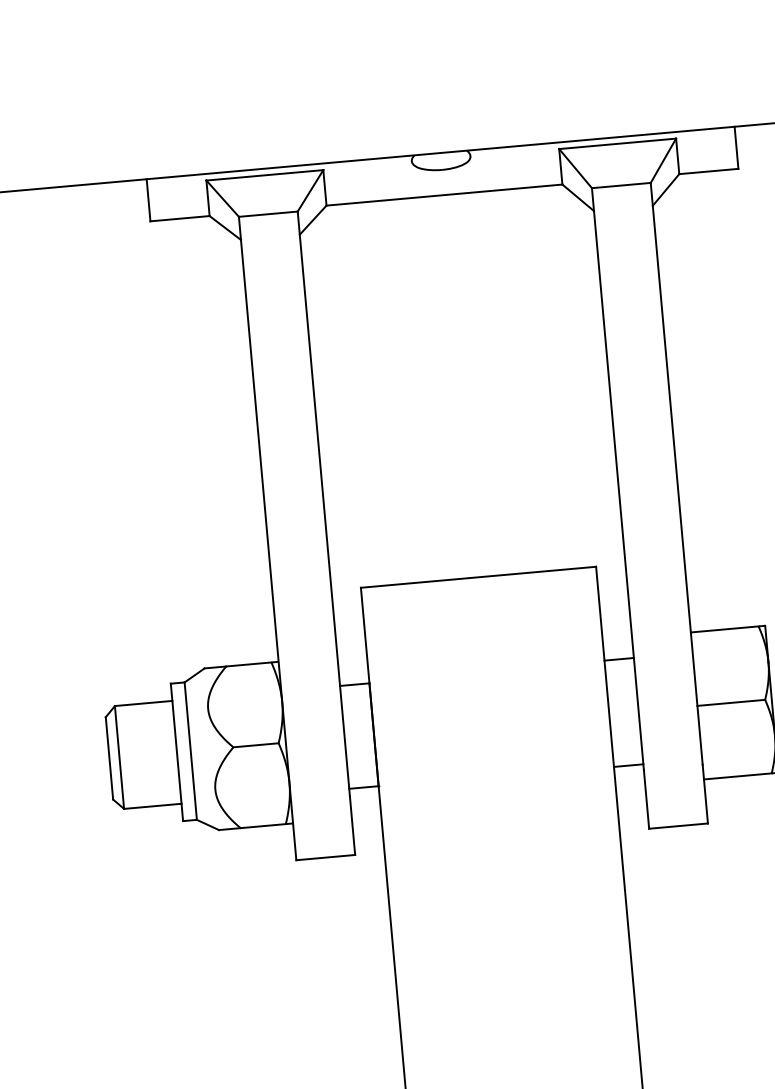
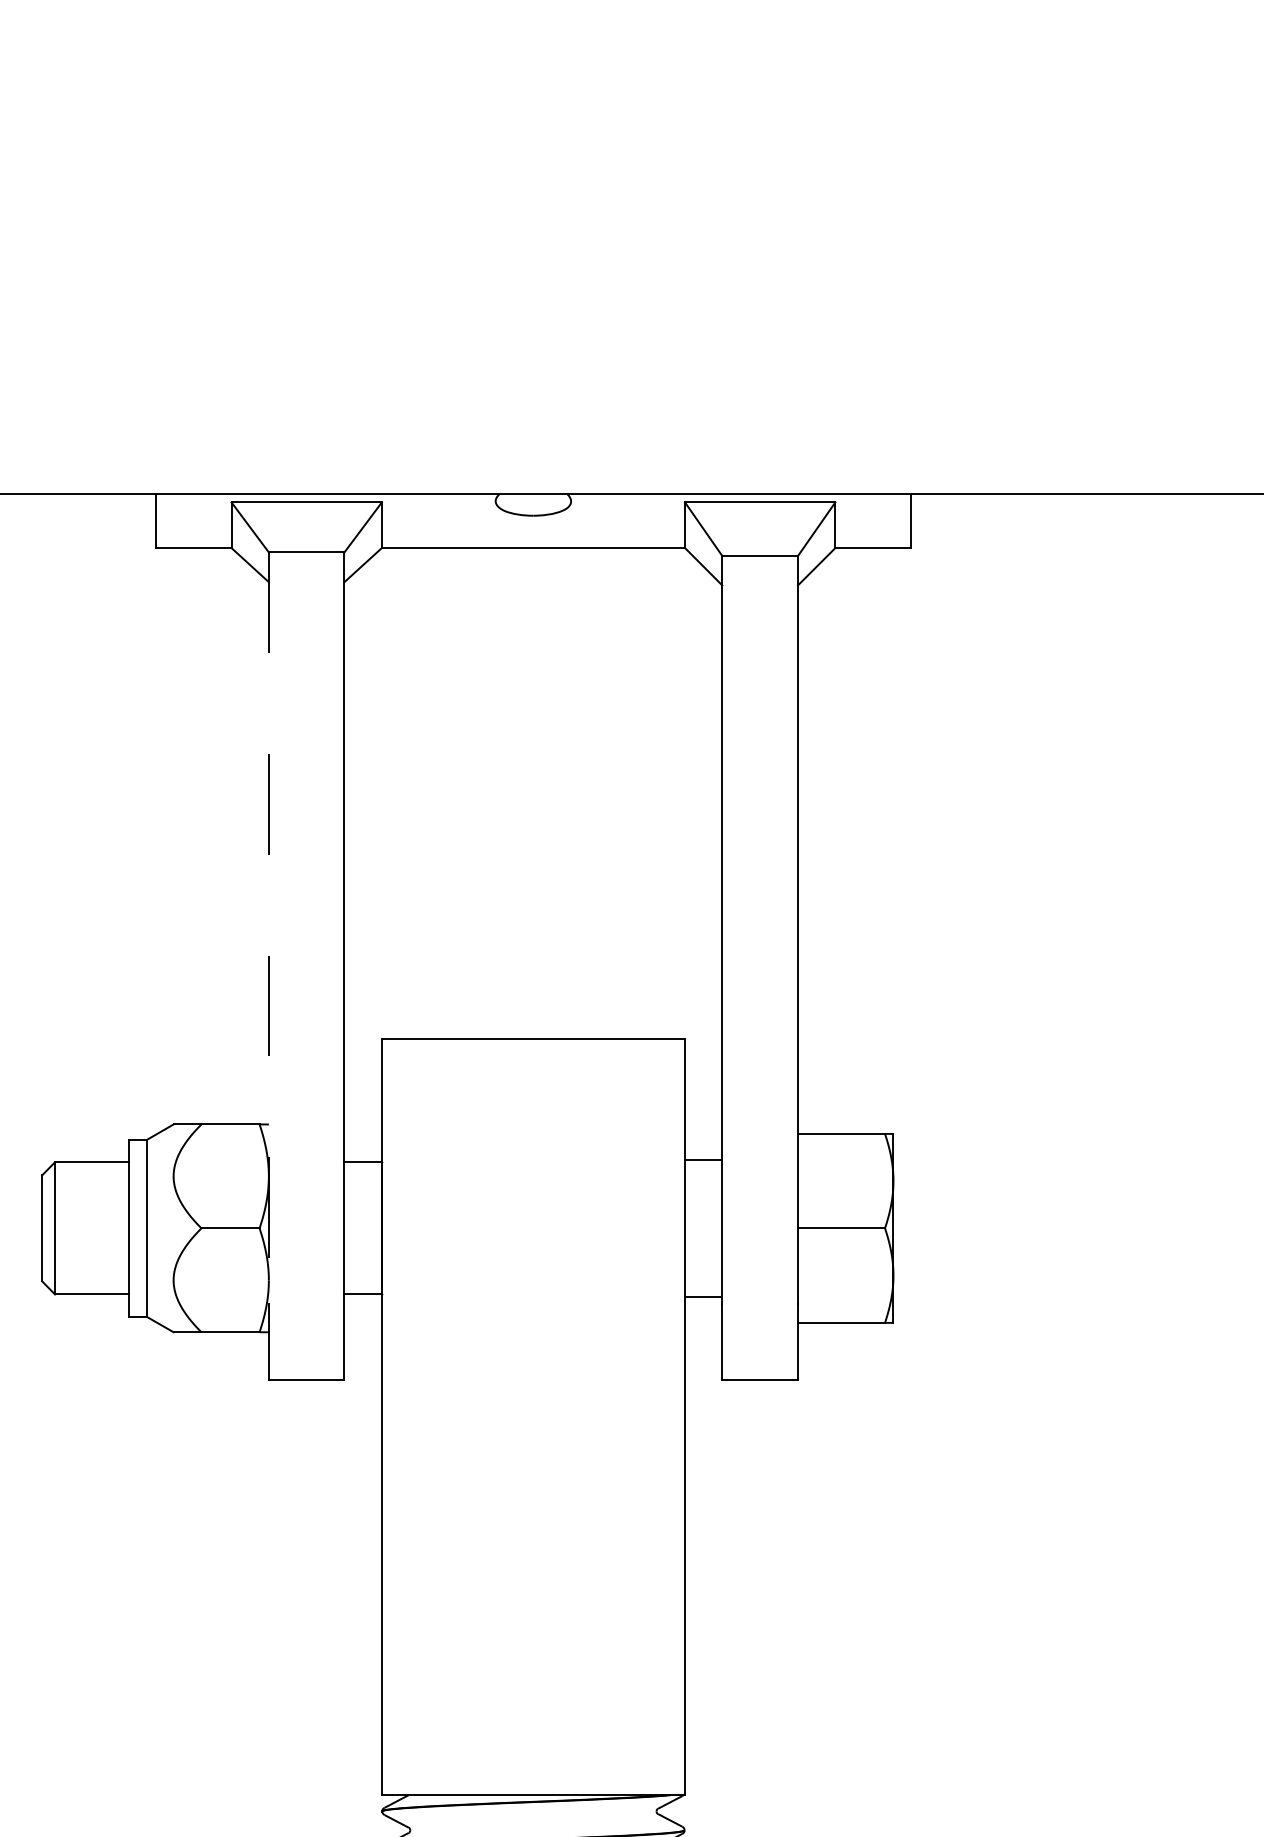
line: (264, 509) -> (268, 928), solid -> dashed

